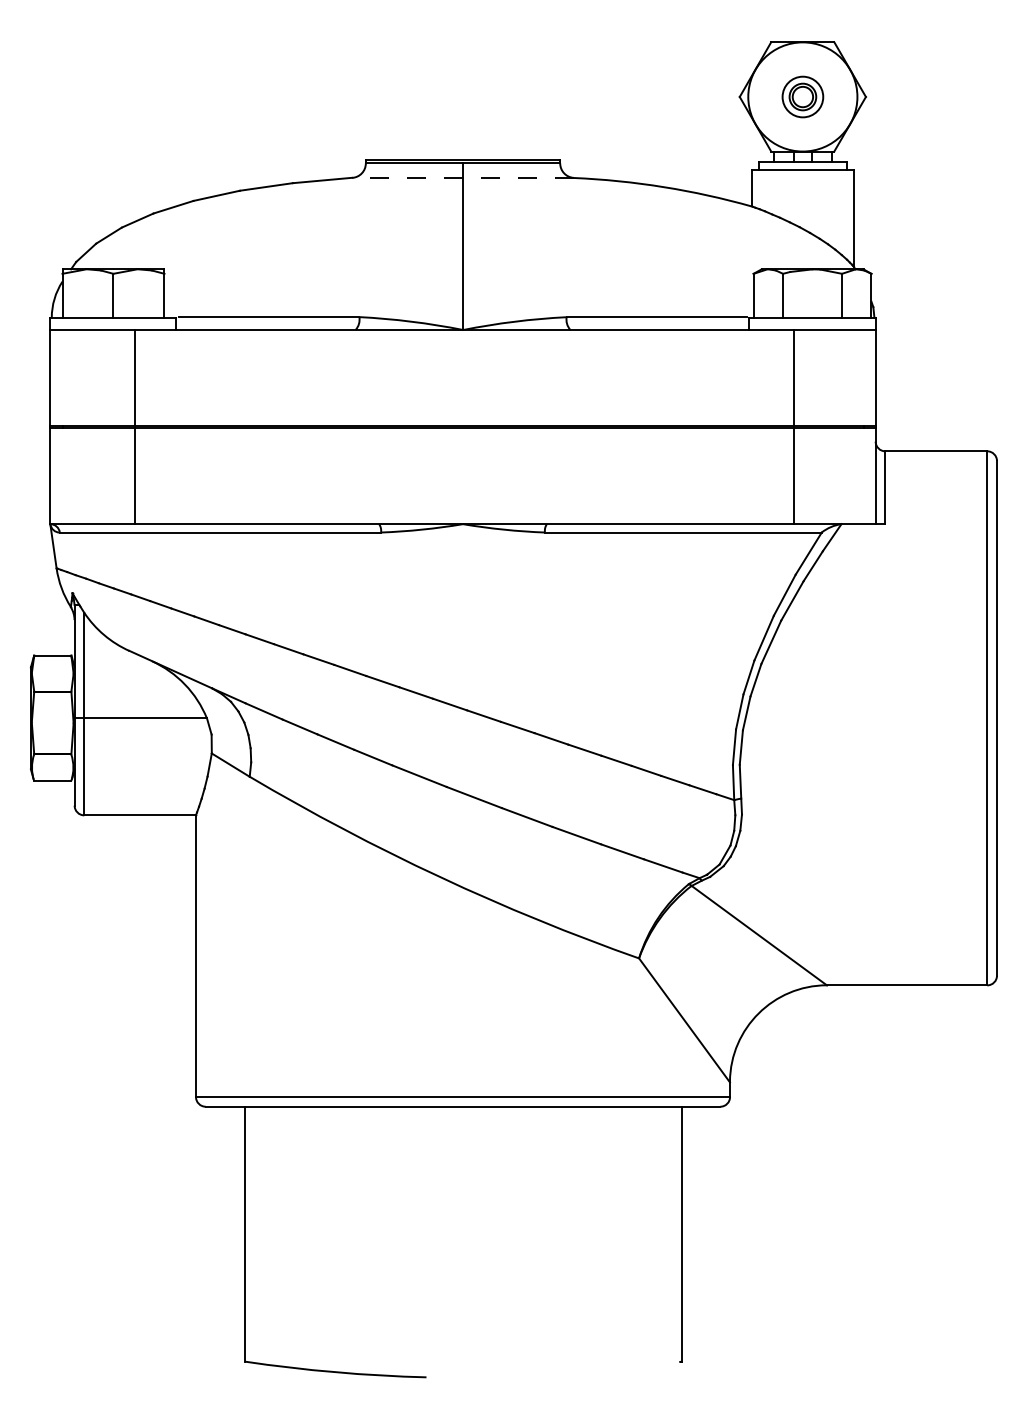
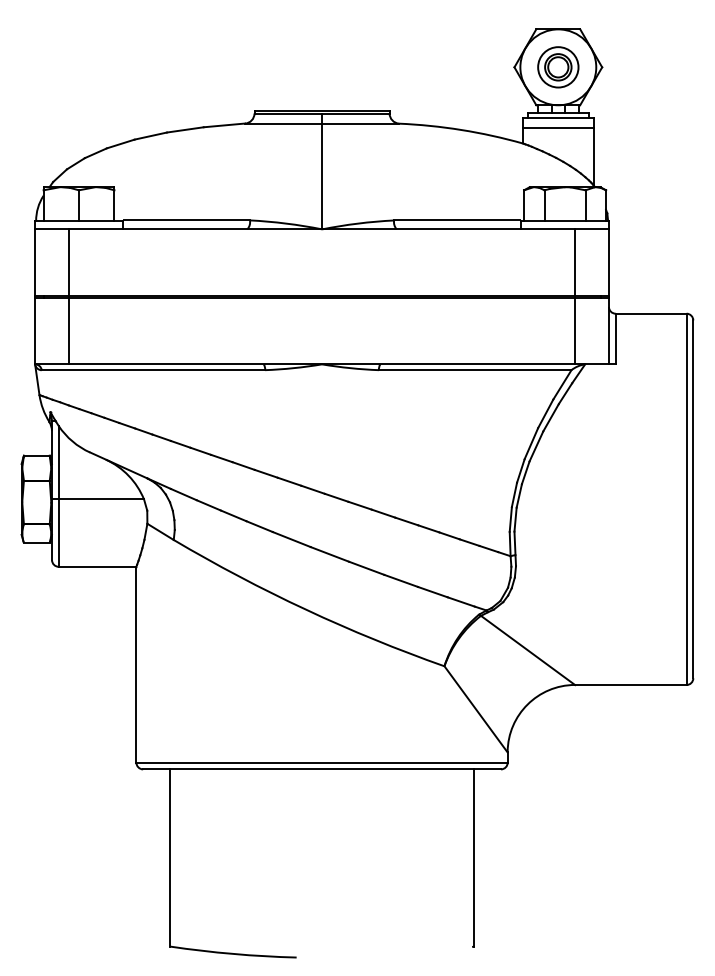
part: (803, 97) -> (558, 67), size x1.43
line: (462, 177) -> (321, 123), dashed -> solid
line: (801, 184) -> (557, 128), added
line: (134, 426) -> (68, 296), moved
line: (794, 426) -> (575, 296), moved

